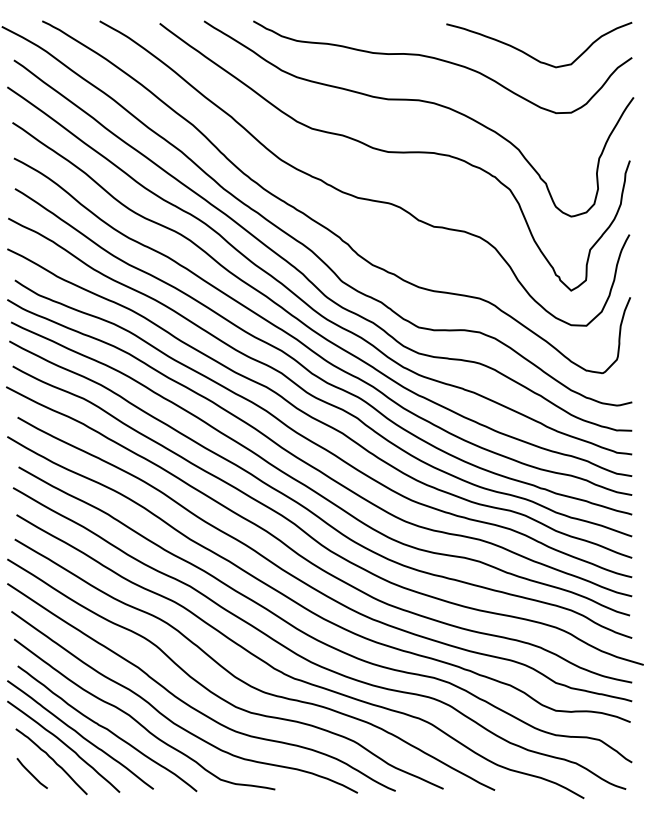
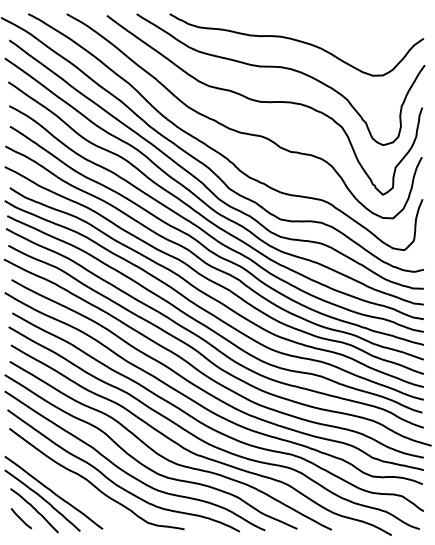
curve: (533, 56) -> (357, 37), removed
curve: (106, 728) -> (71, 488), removed

